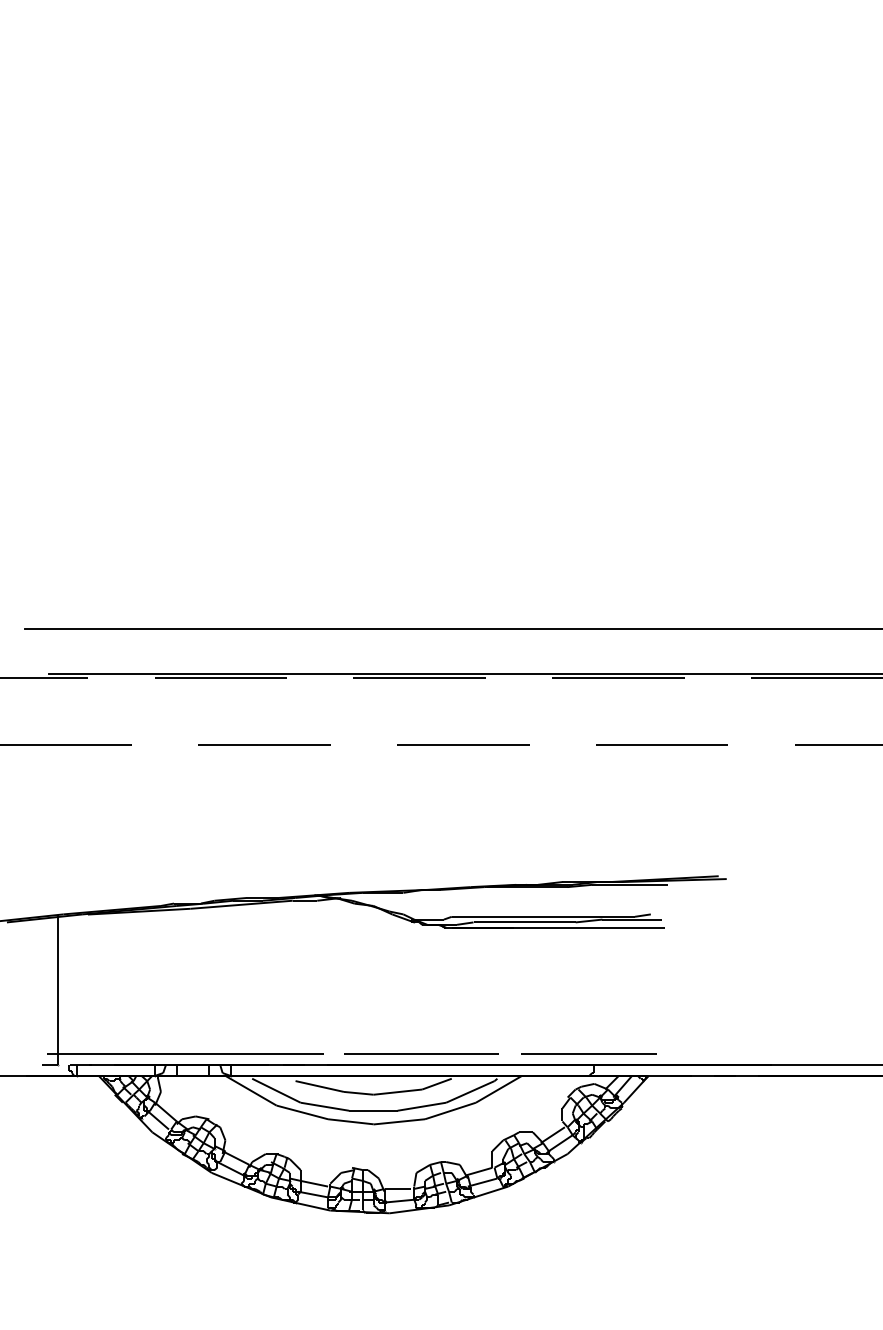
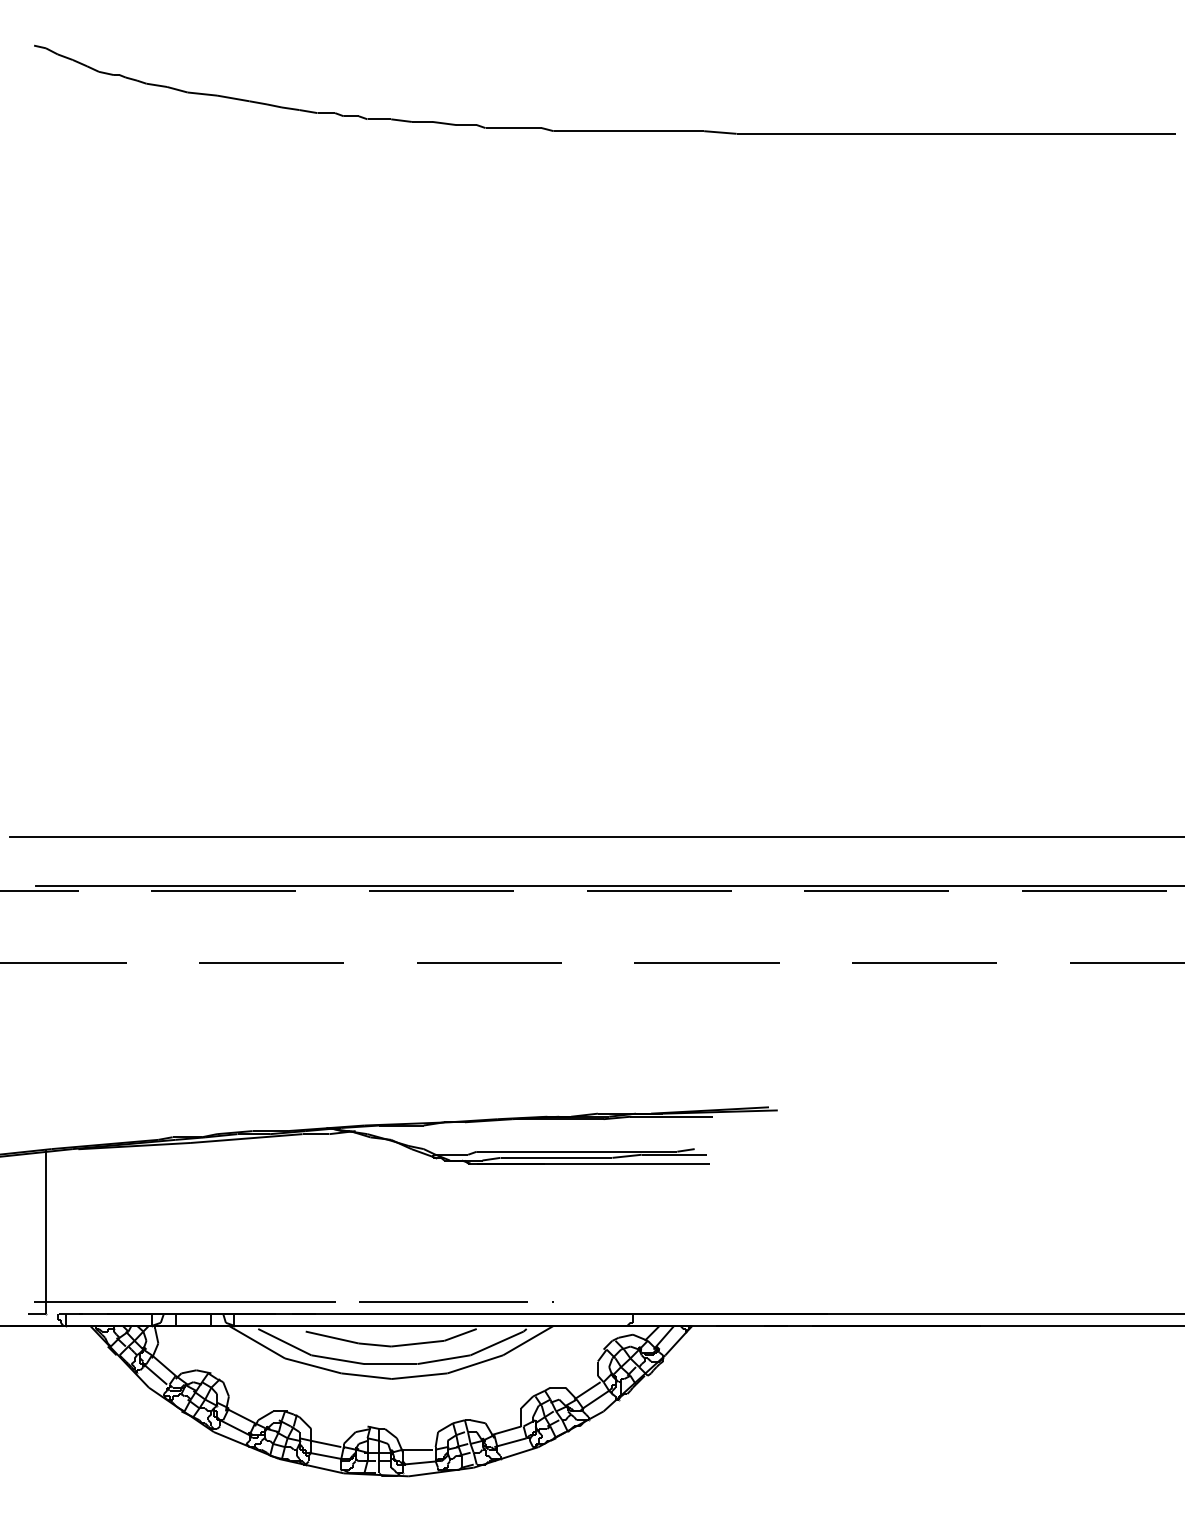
line: (589, 1054) -> (627, 1302), removed

